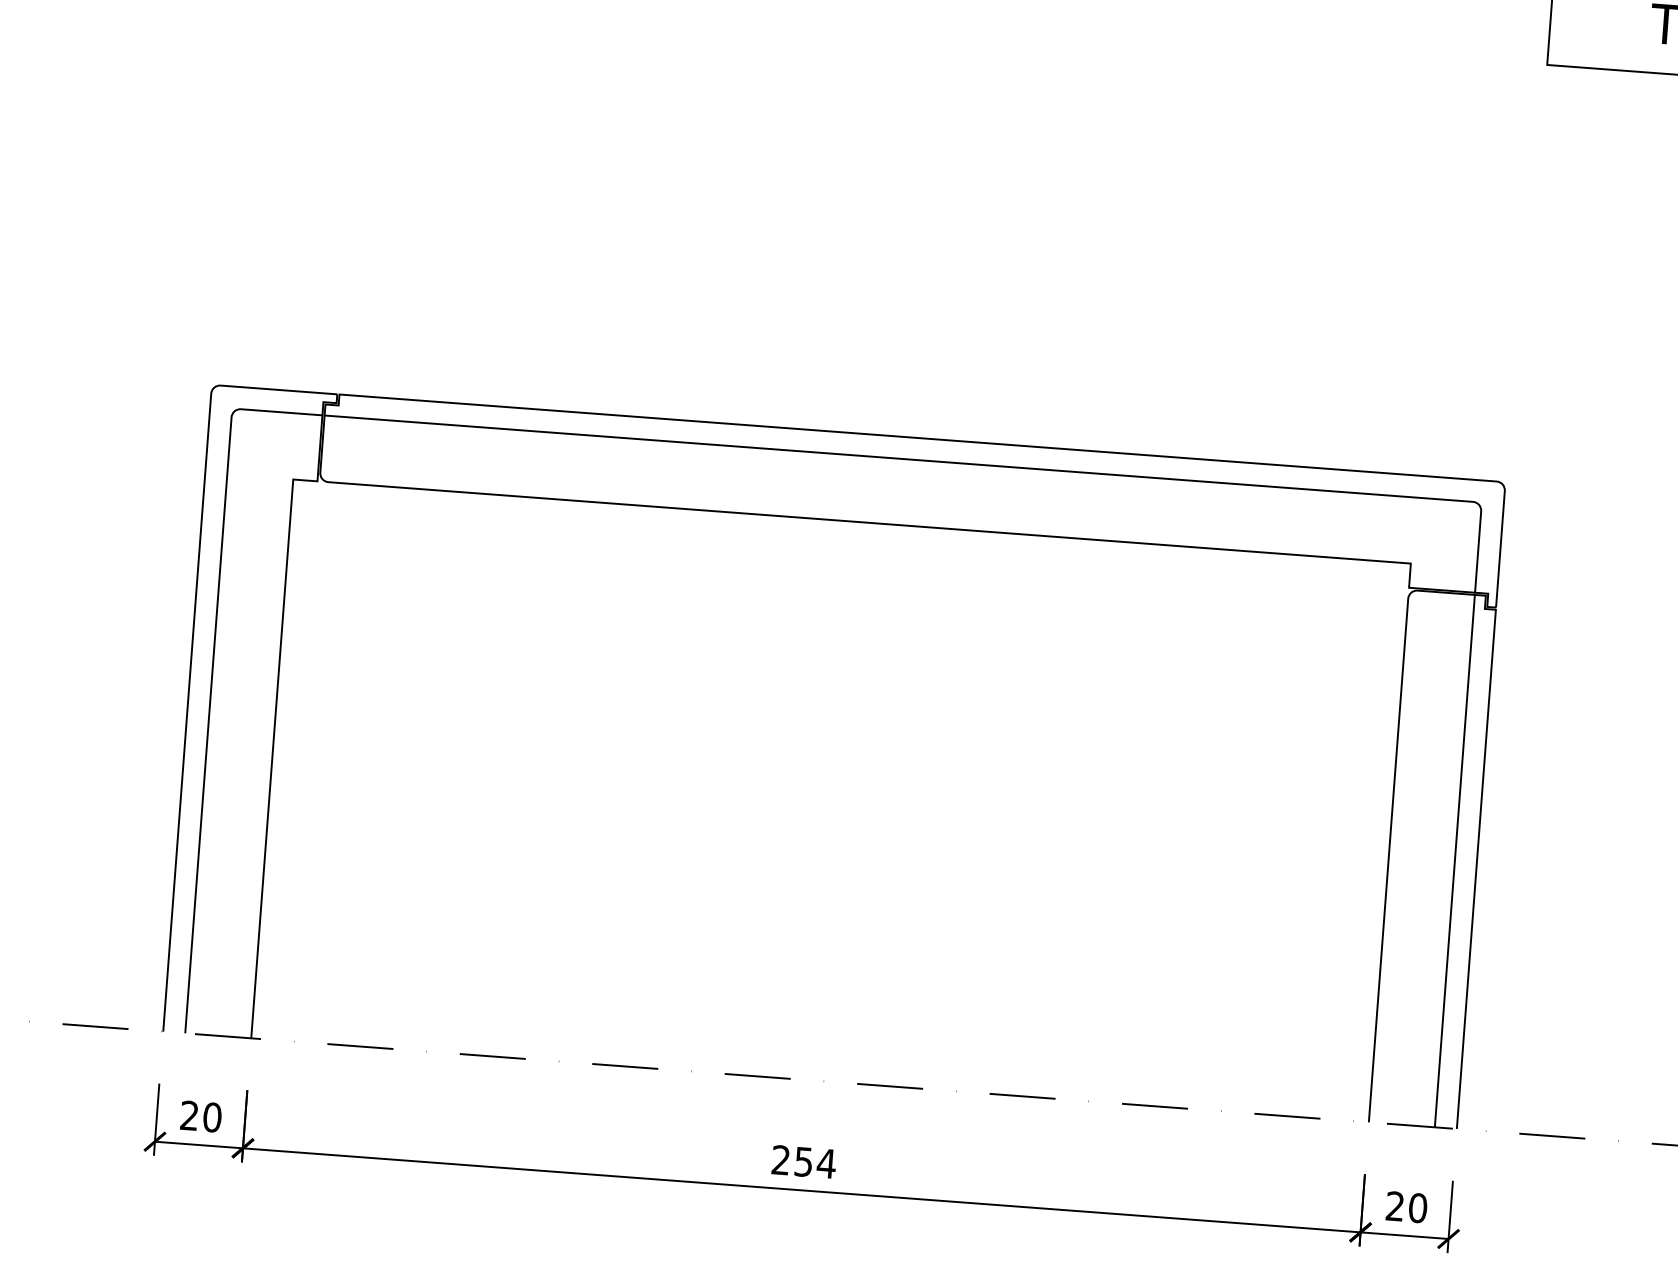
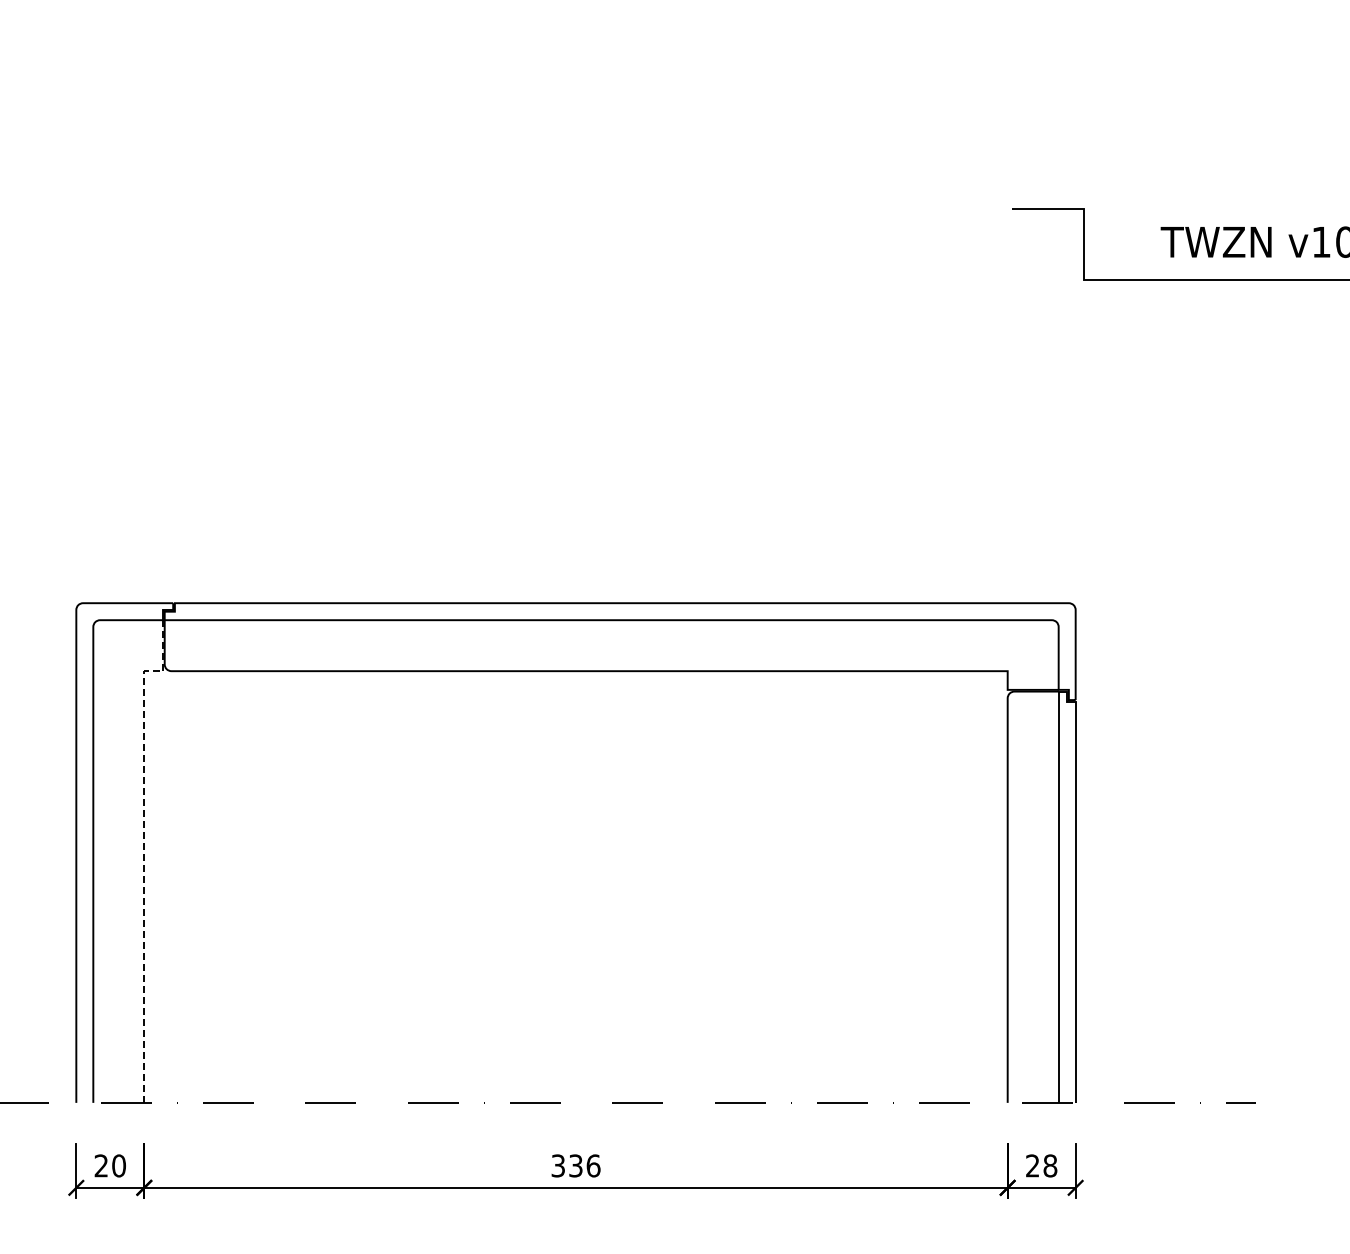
line: (275, 712) -> (144, 851), solid -> dashed
text: (803, 1161) -> (575, 1165), 254 -> 336
text: (1418, 1207) -> (1050, 1165), 20 -> 28

